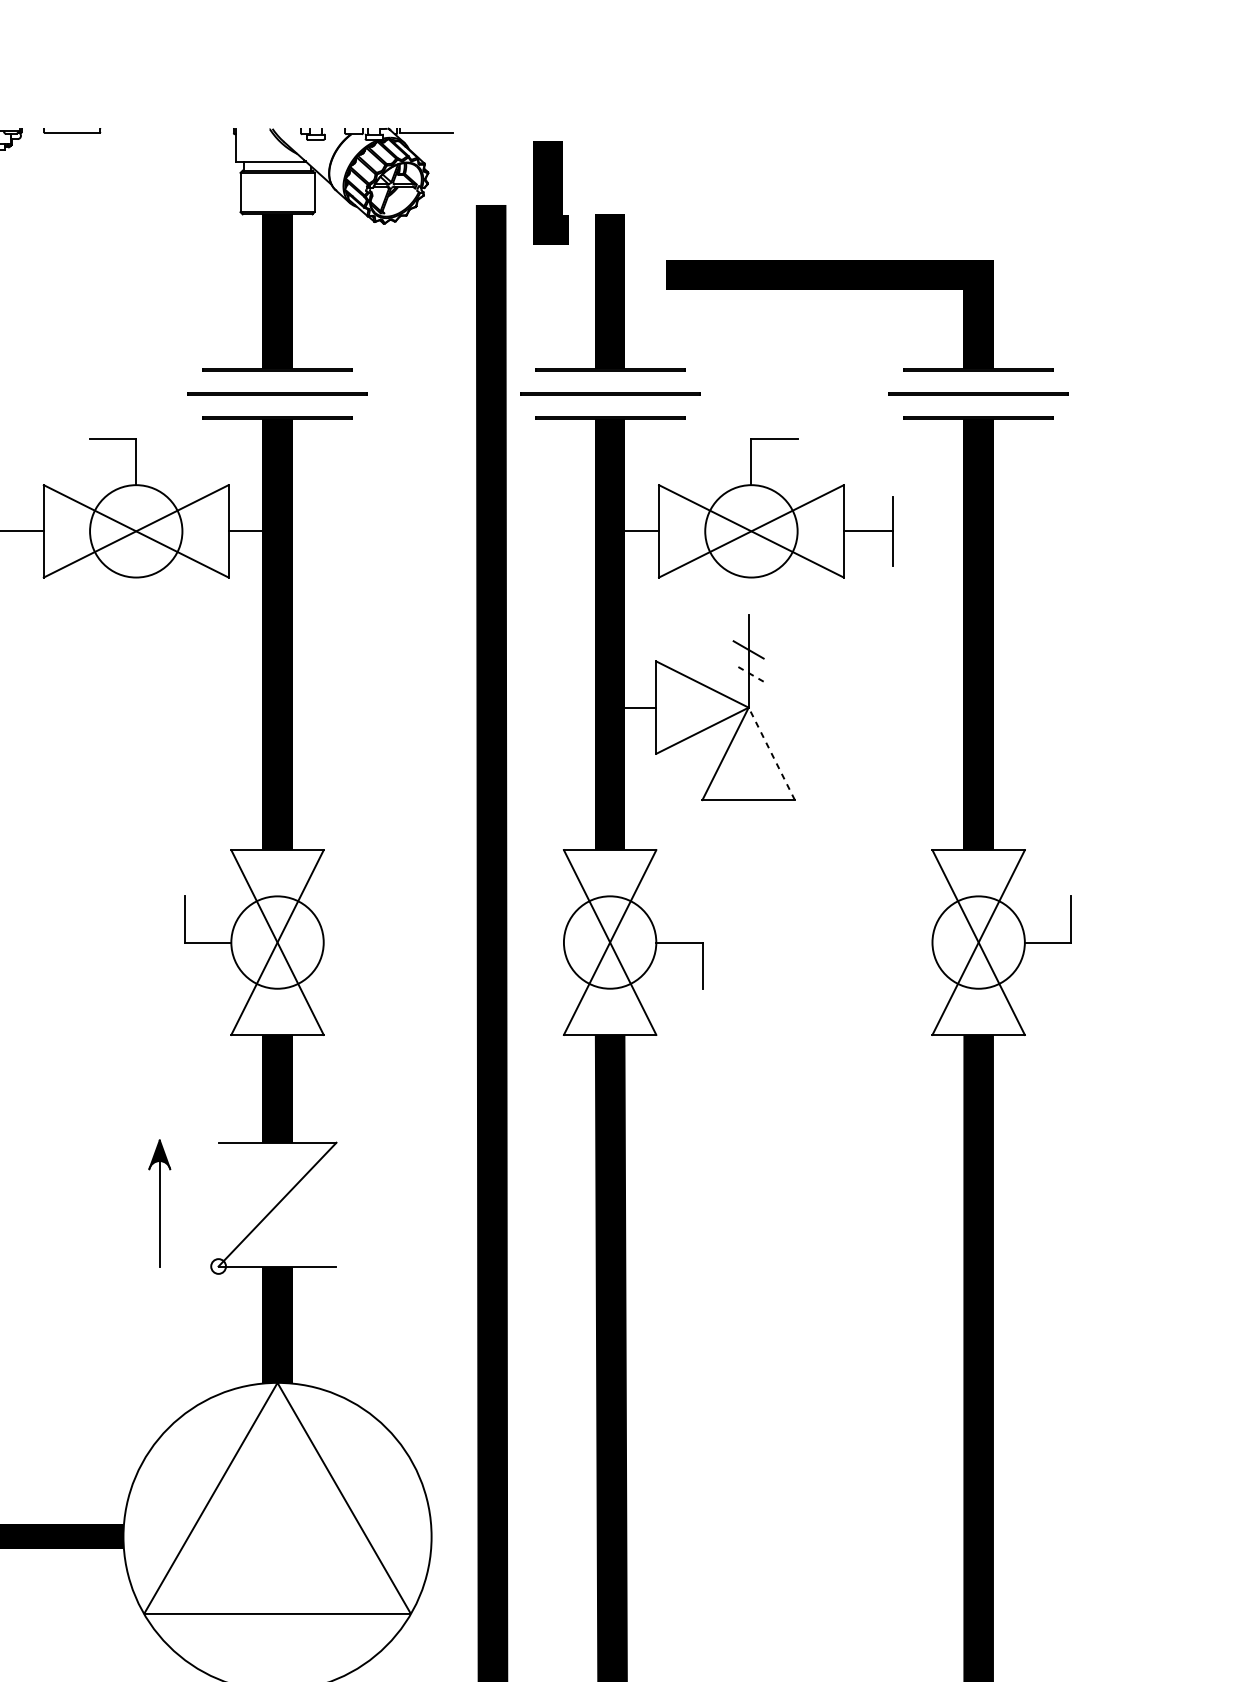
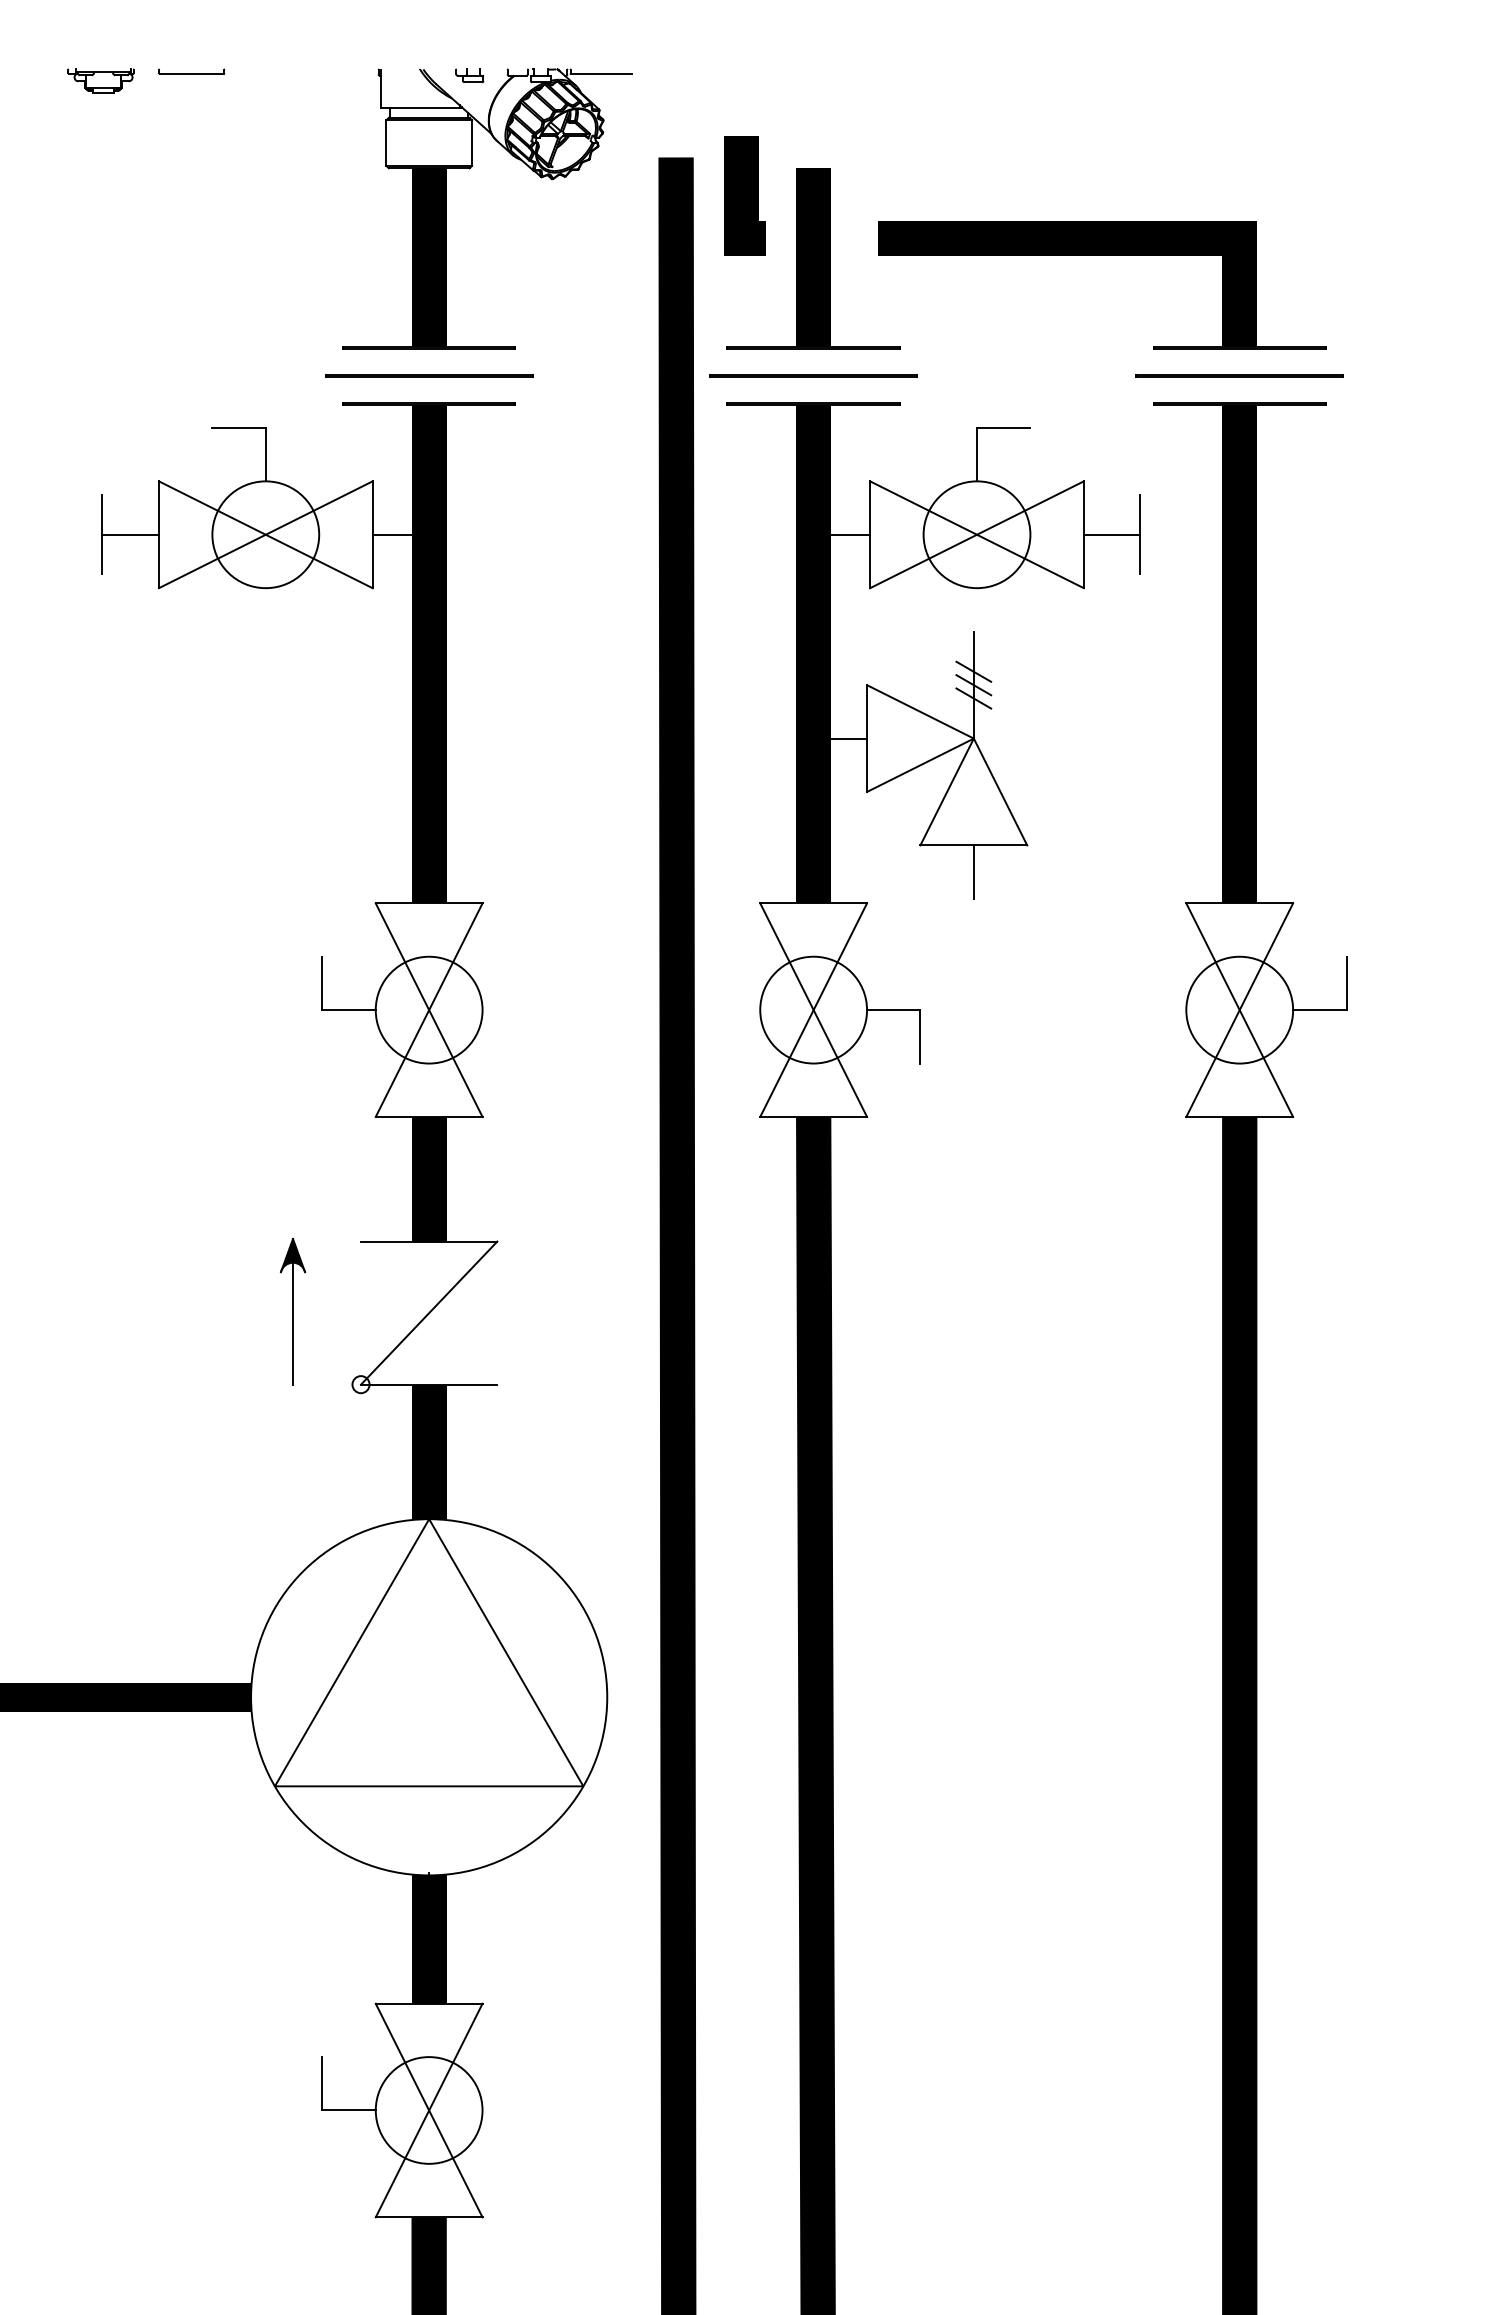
line: (550, 192) -> (744, 195), moved
line: (748, 661) -> (973, 685), added
line: (748, 672) -> (973, 698), dashed -> solid
line: (771, 754) -> (1000, 792), dashed -> solid
line: (748, 822) -> (973, 871), added

